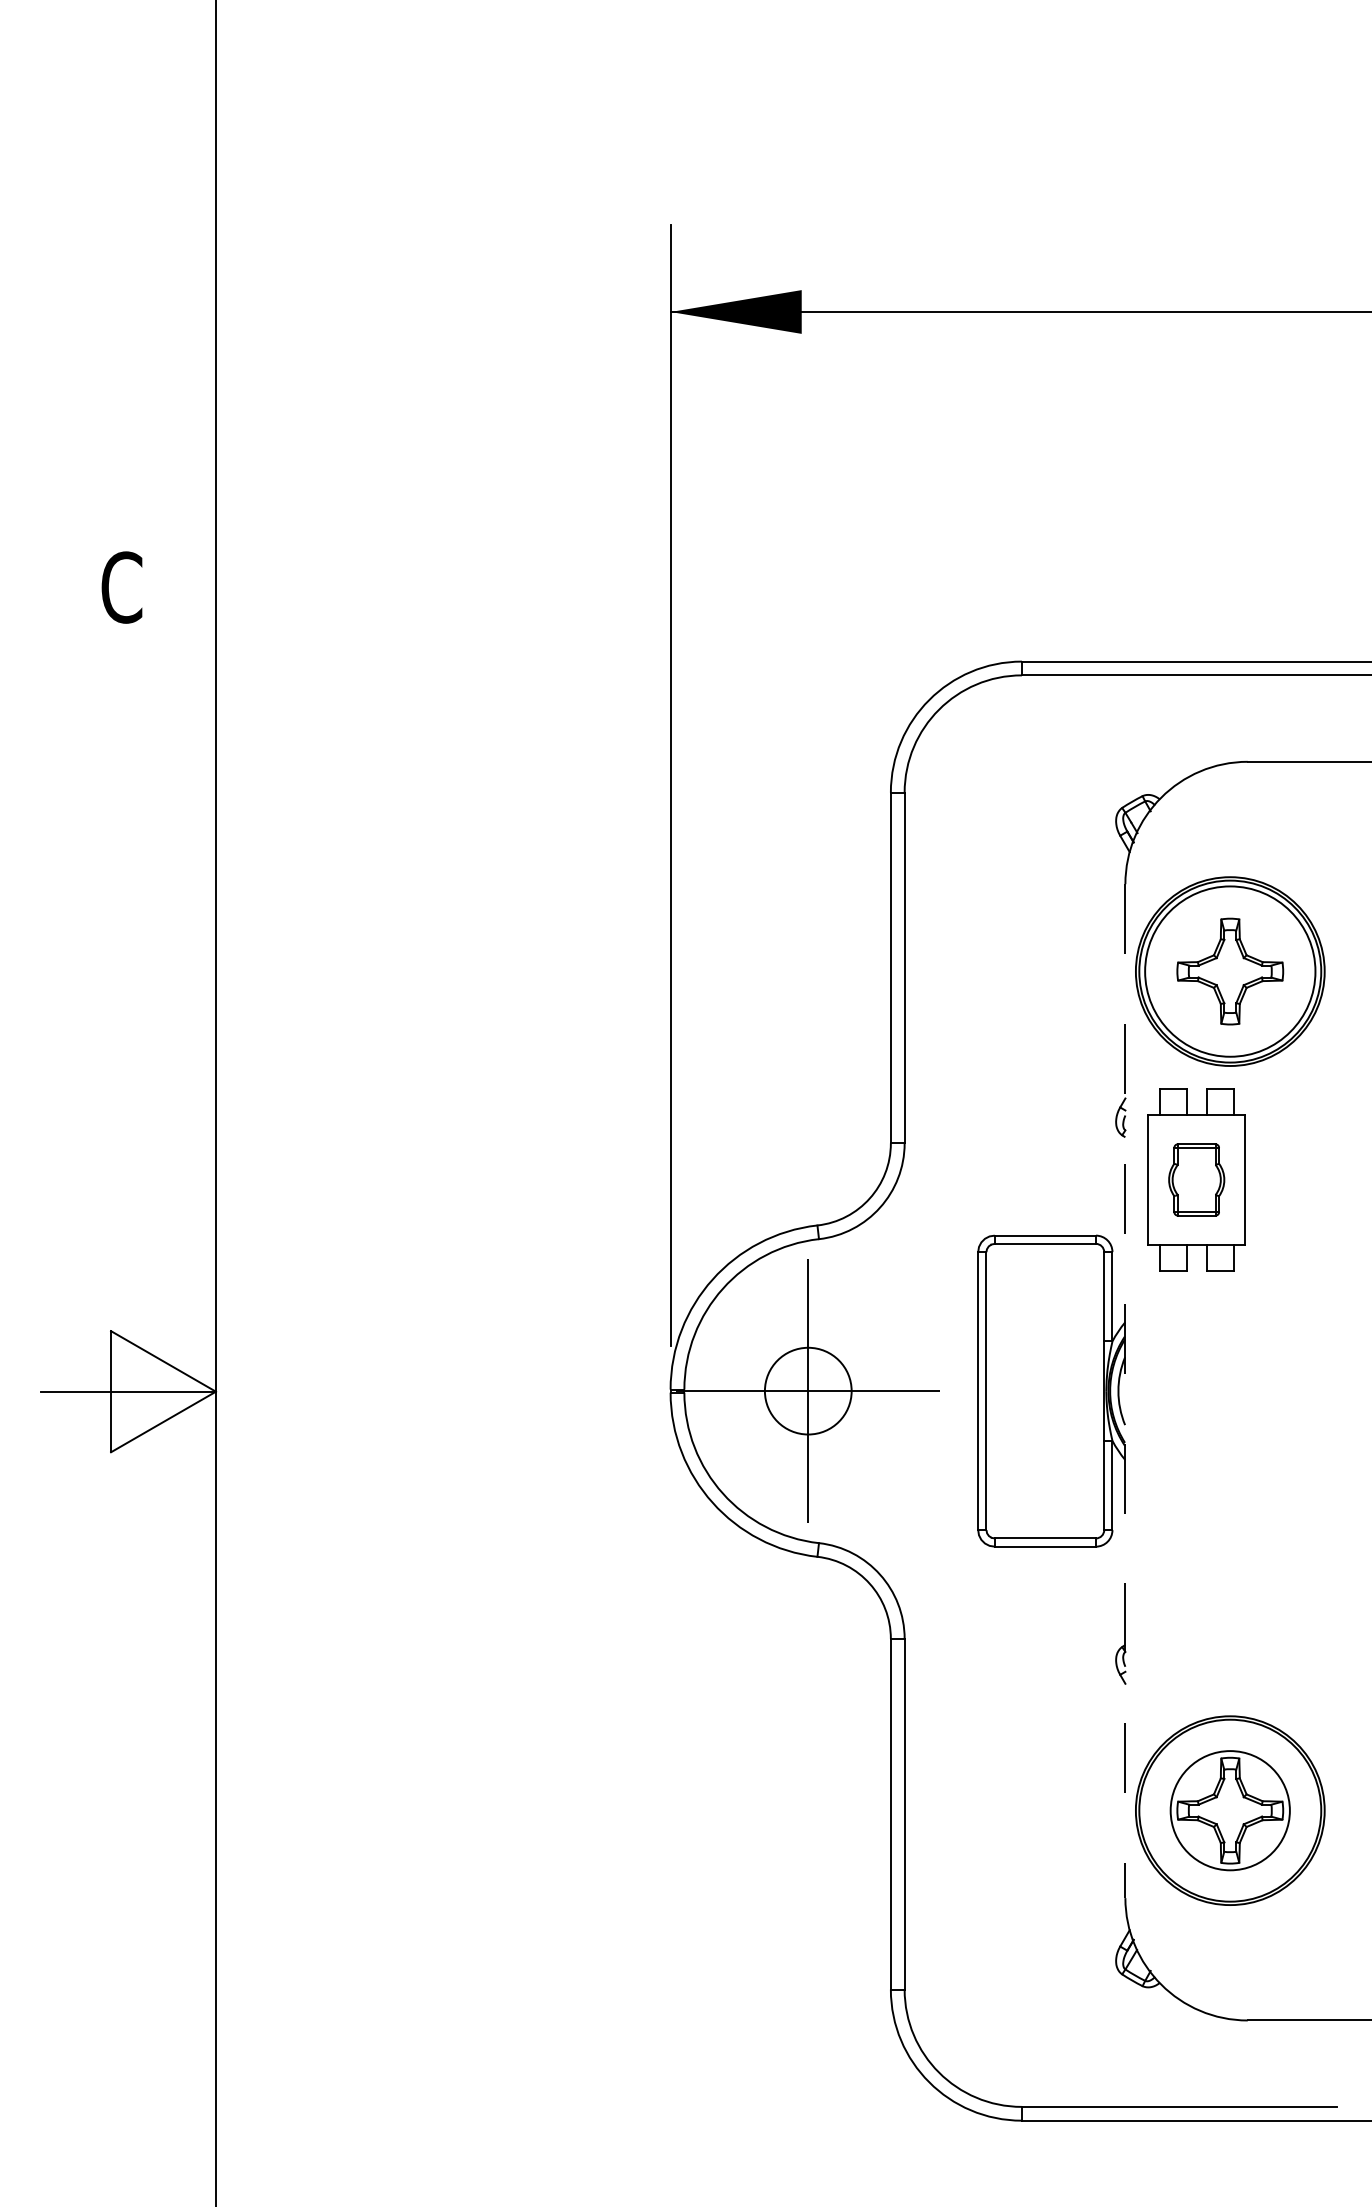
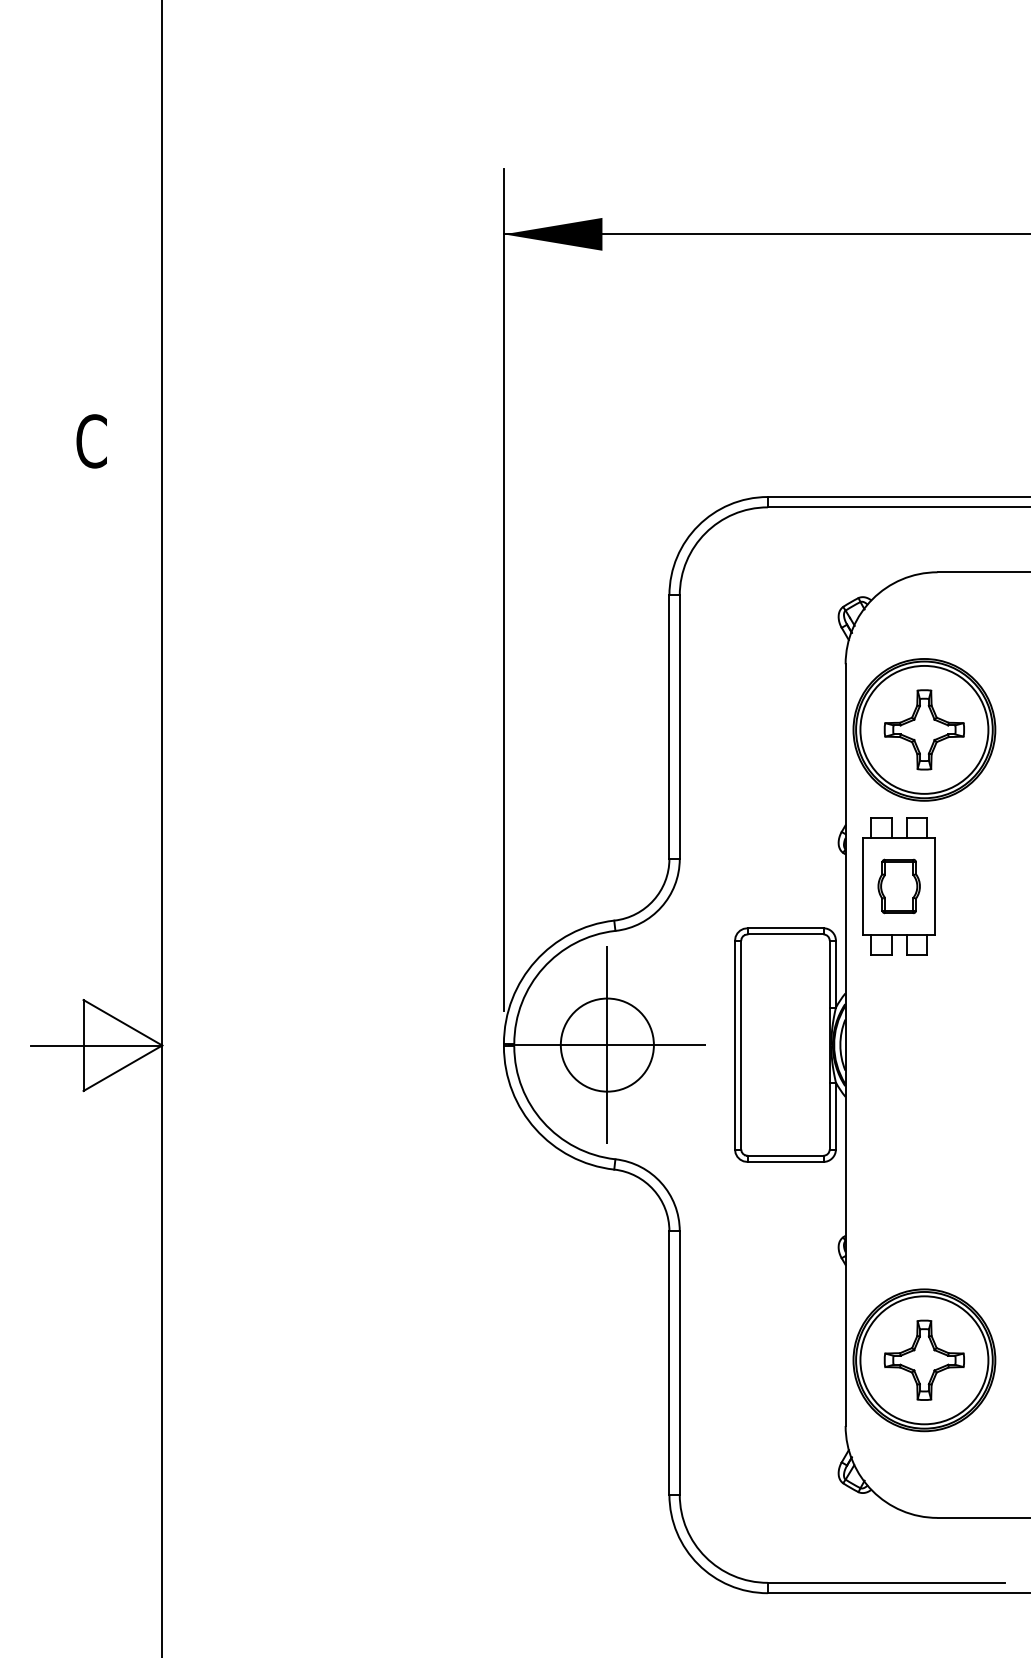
circle: (808, 1391) -> (607, 1045), size x1.43
line: (1125, 1391) -> (845, 1045), dashed -> solid
circle: (1230, 1810) -> (924, 1360), size x1.43

